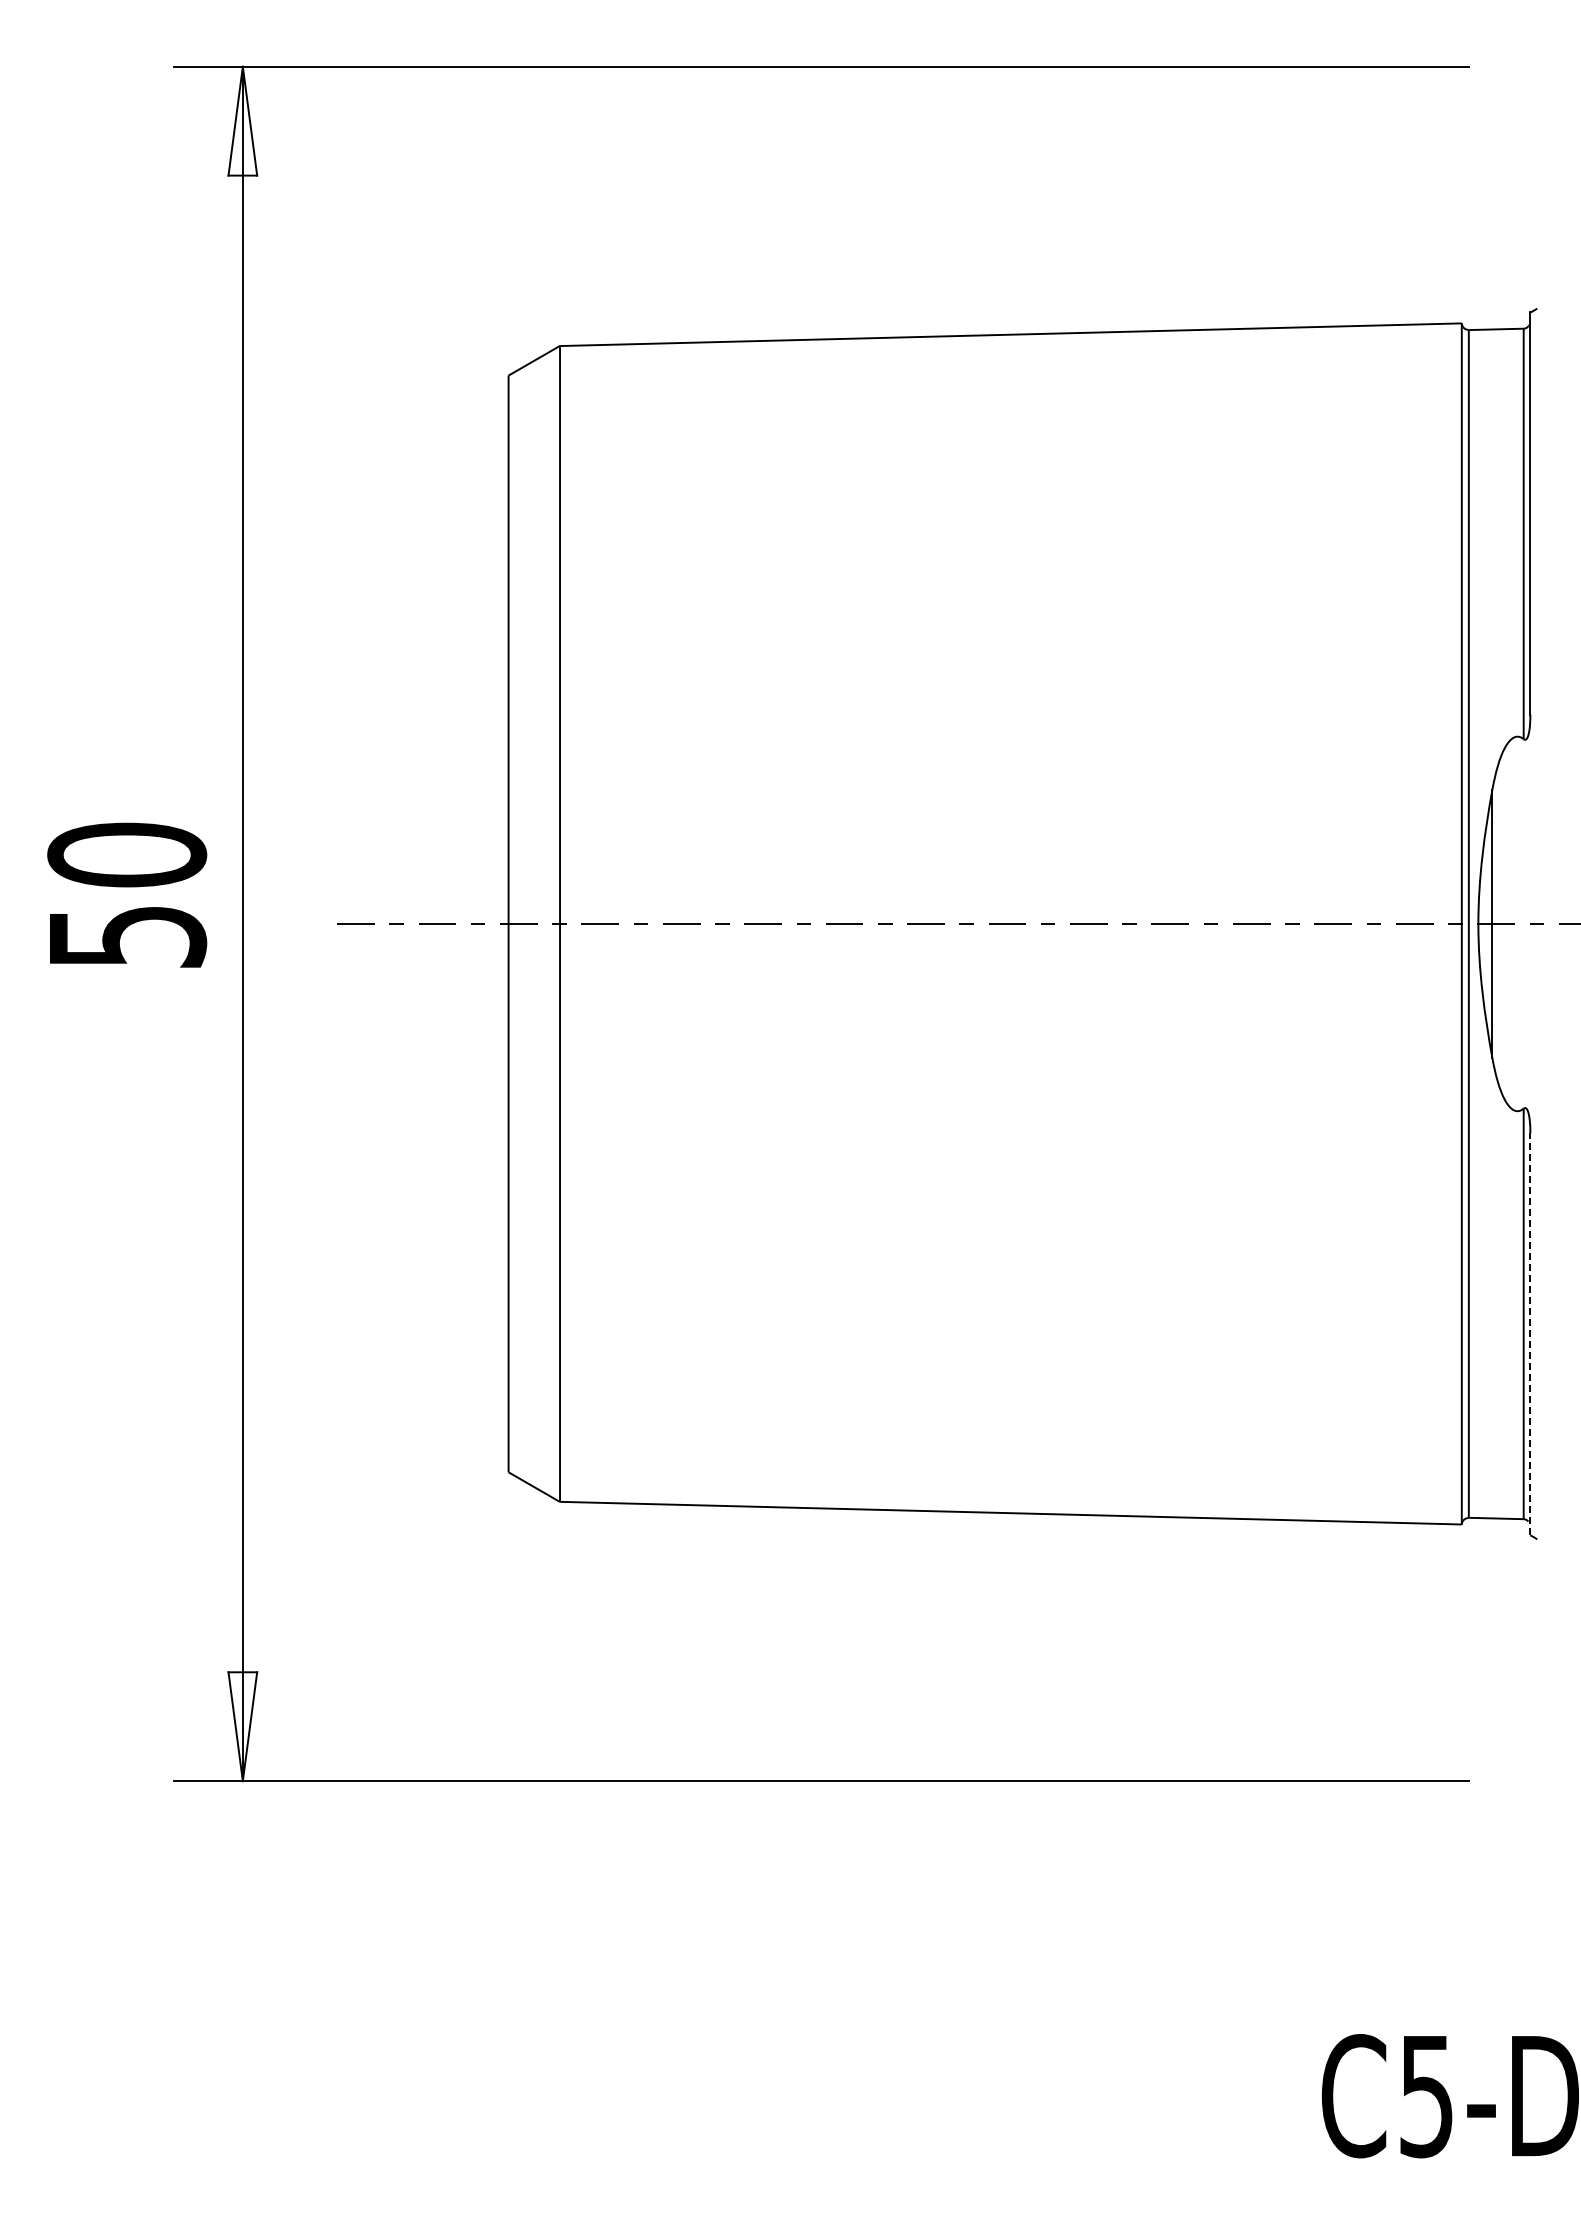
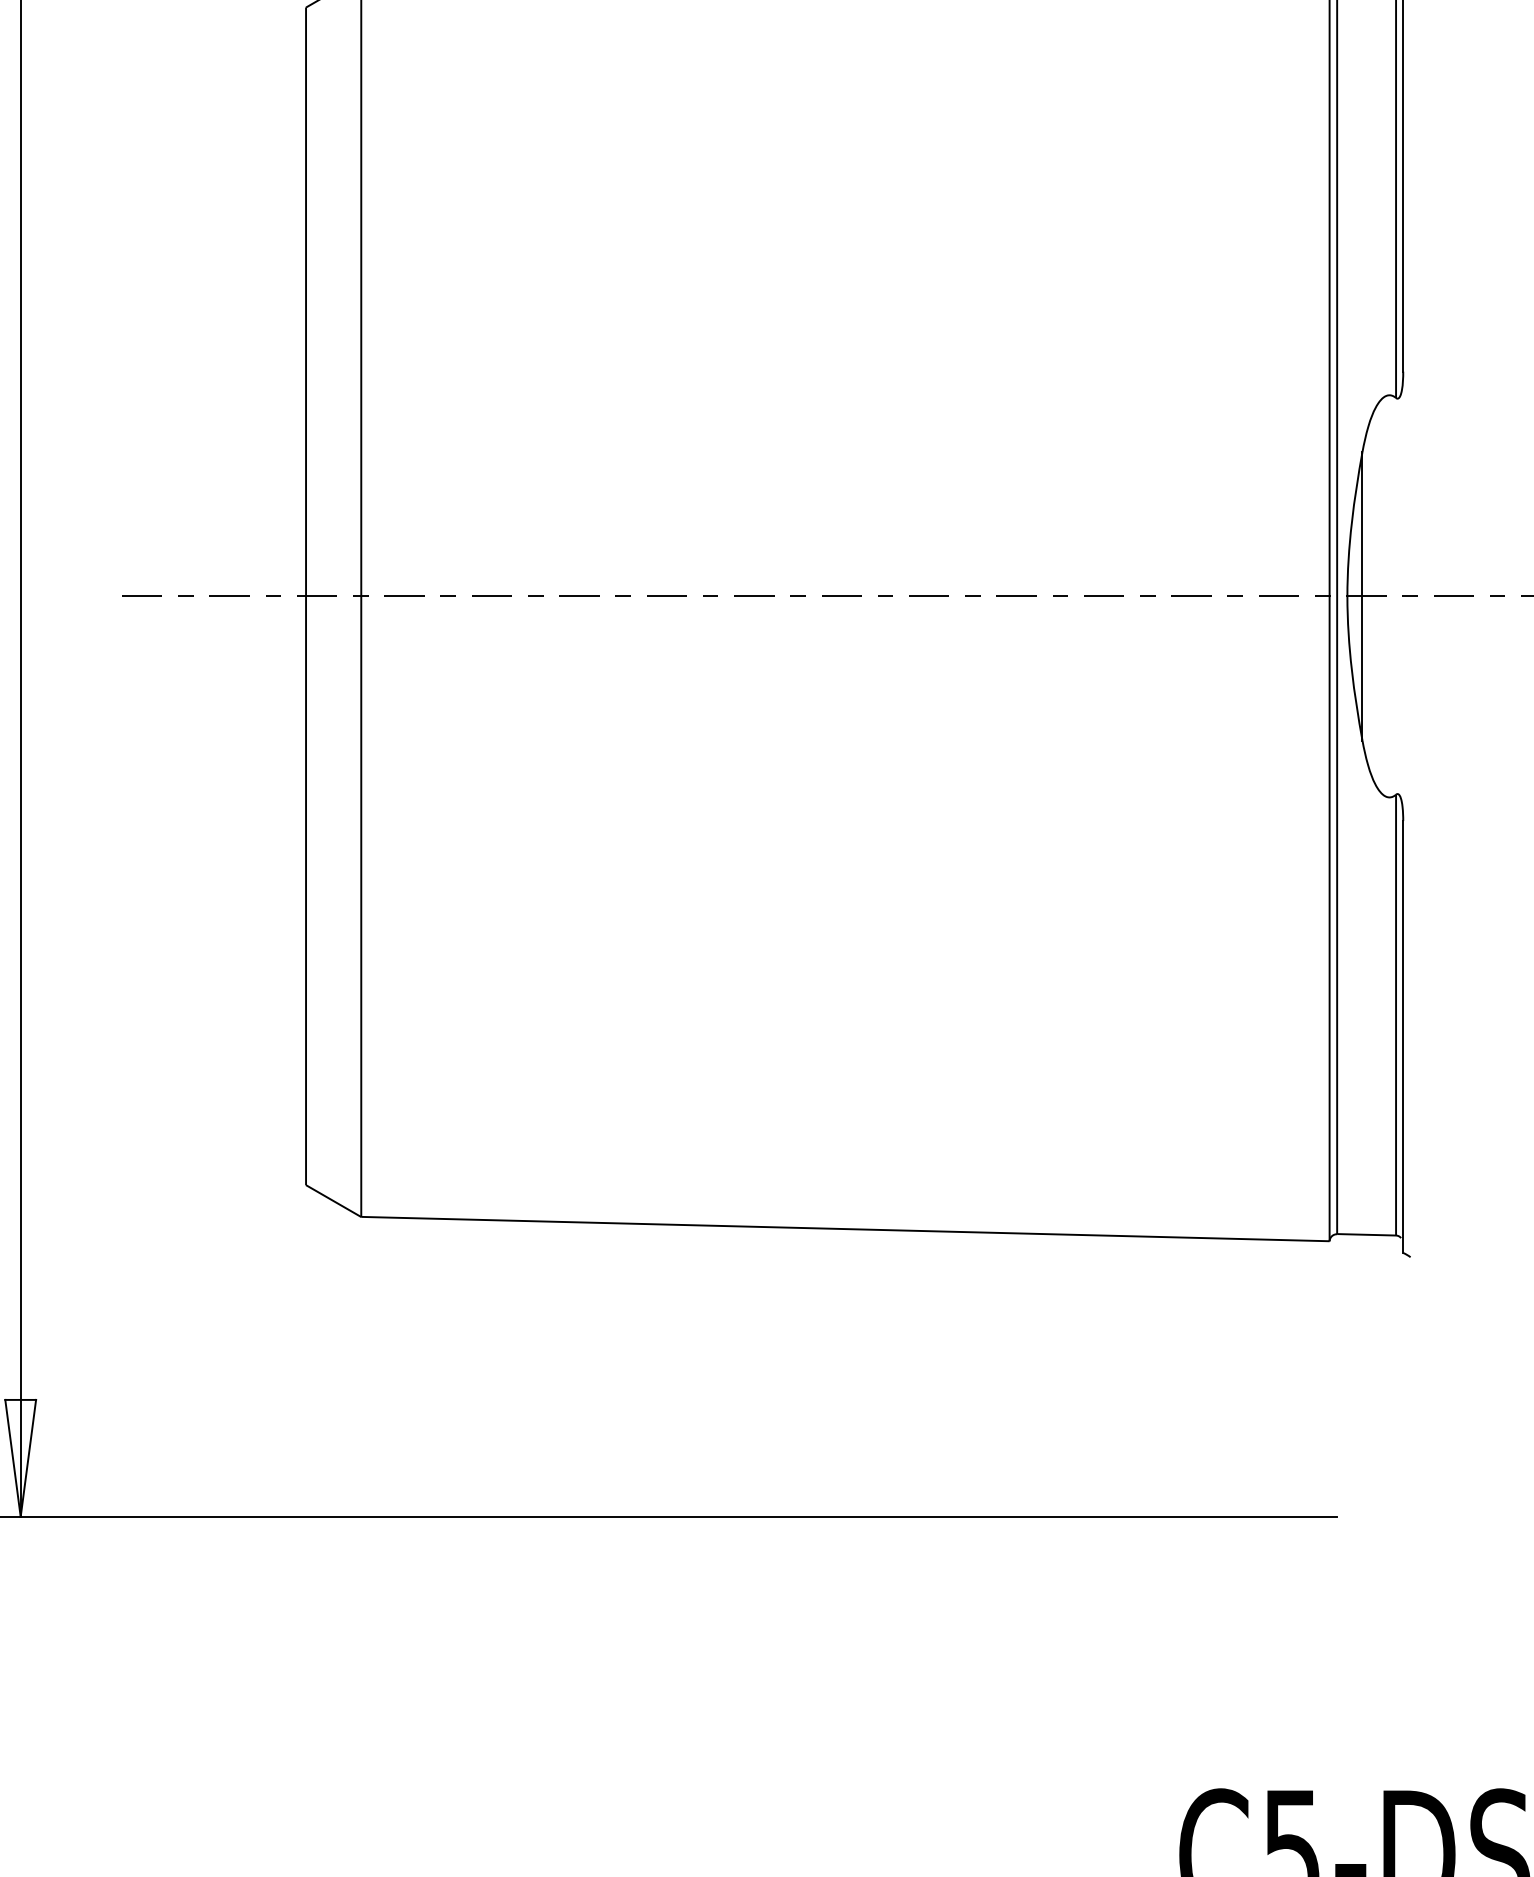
line: (1530, 1333) -> (1403, 1036), dashed -> solid

